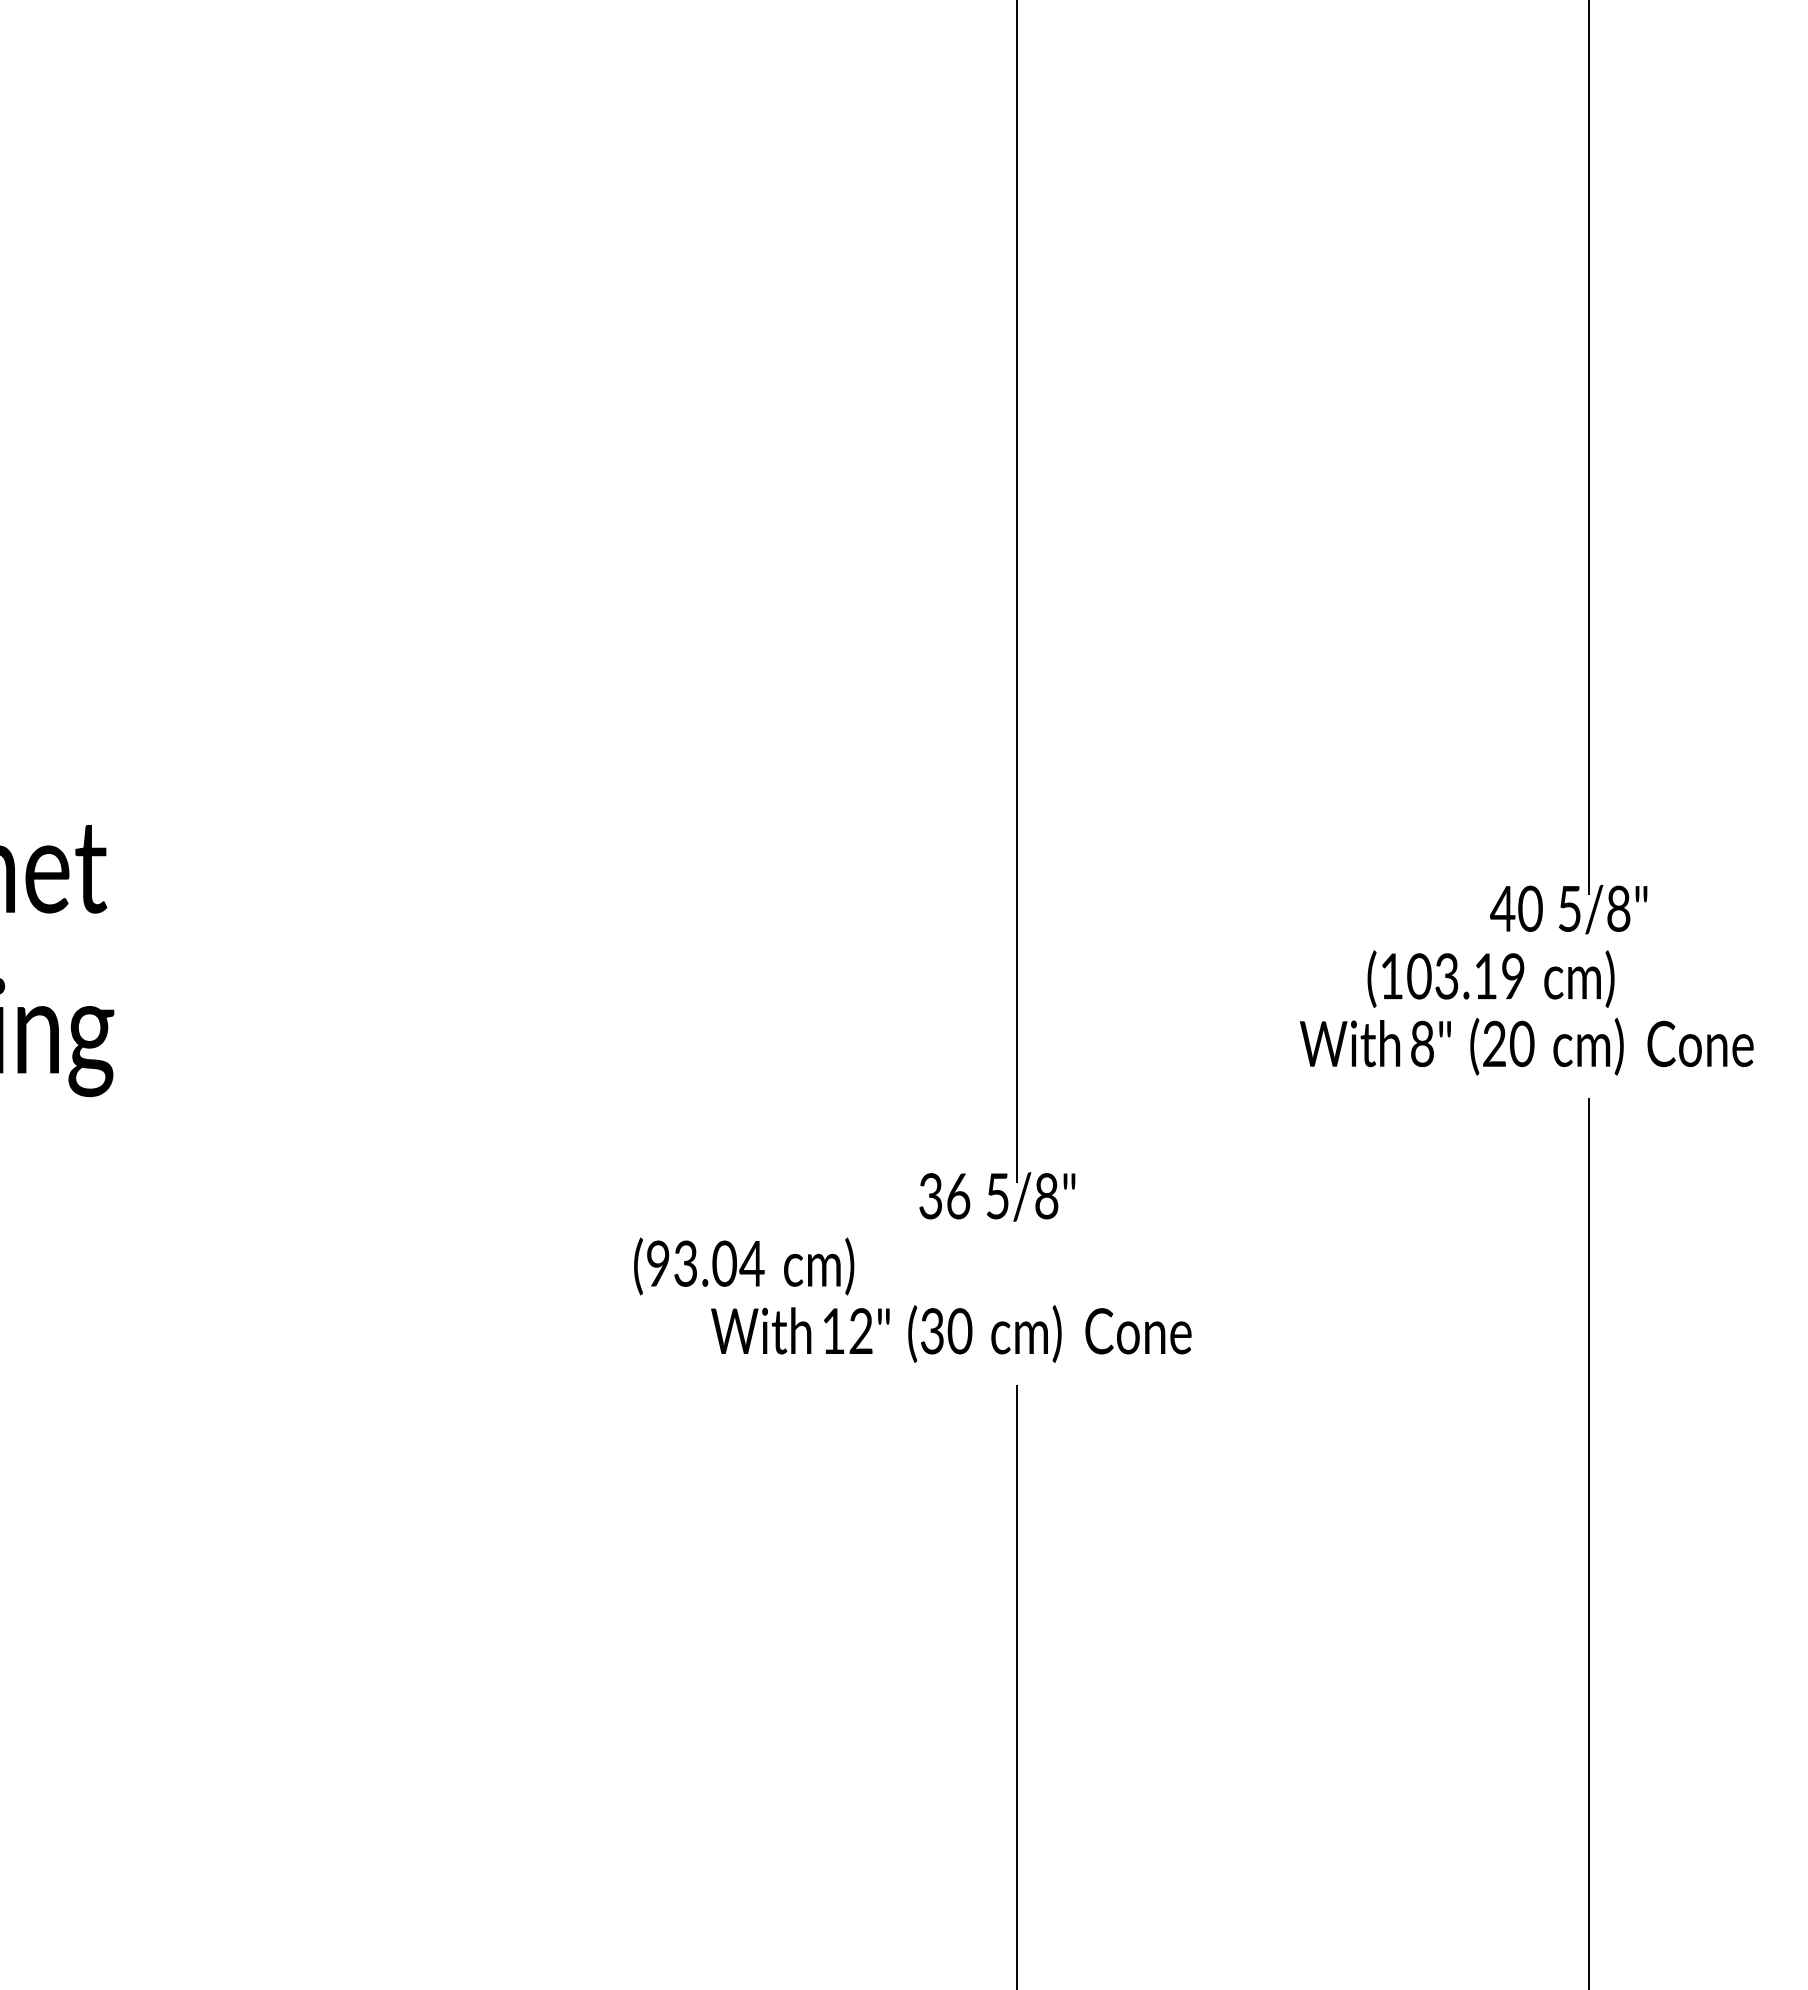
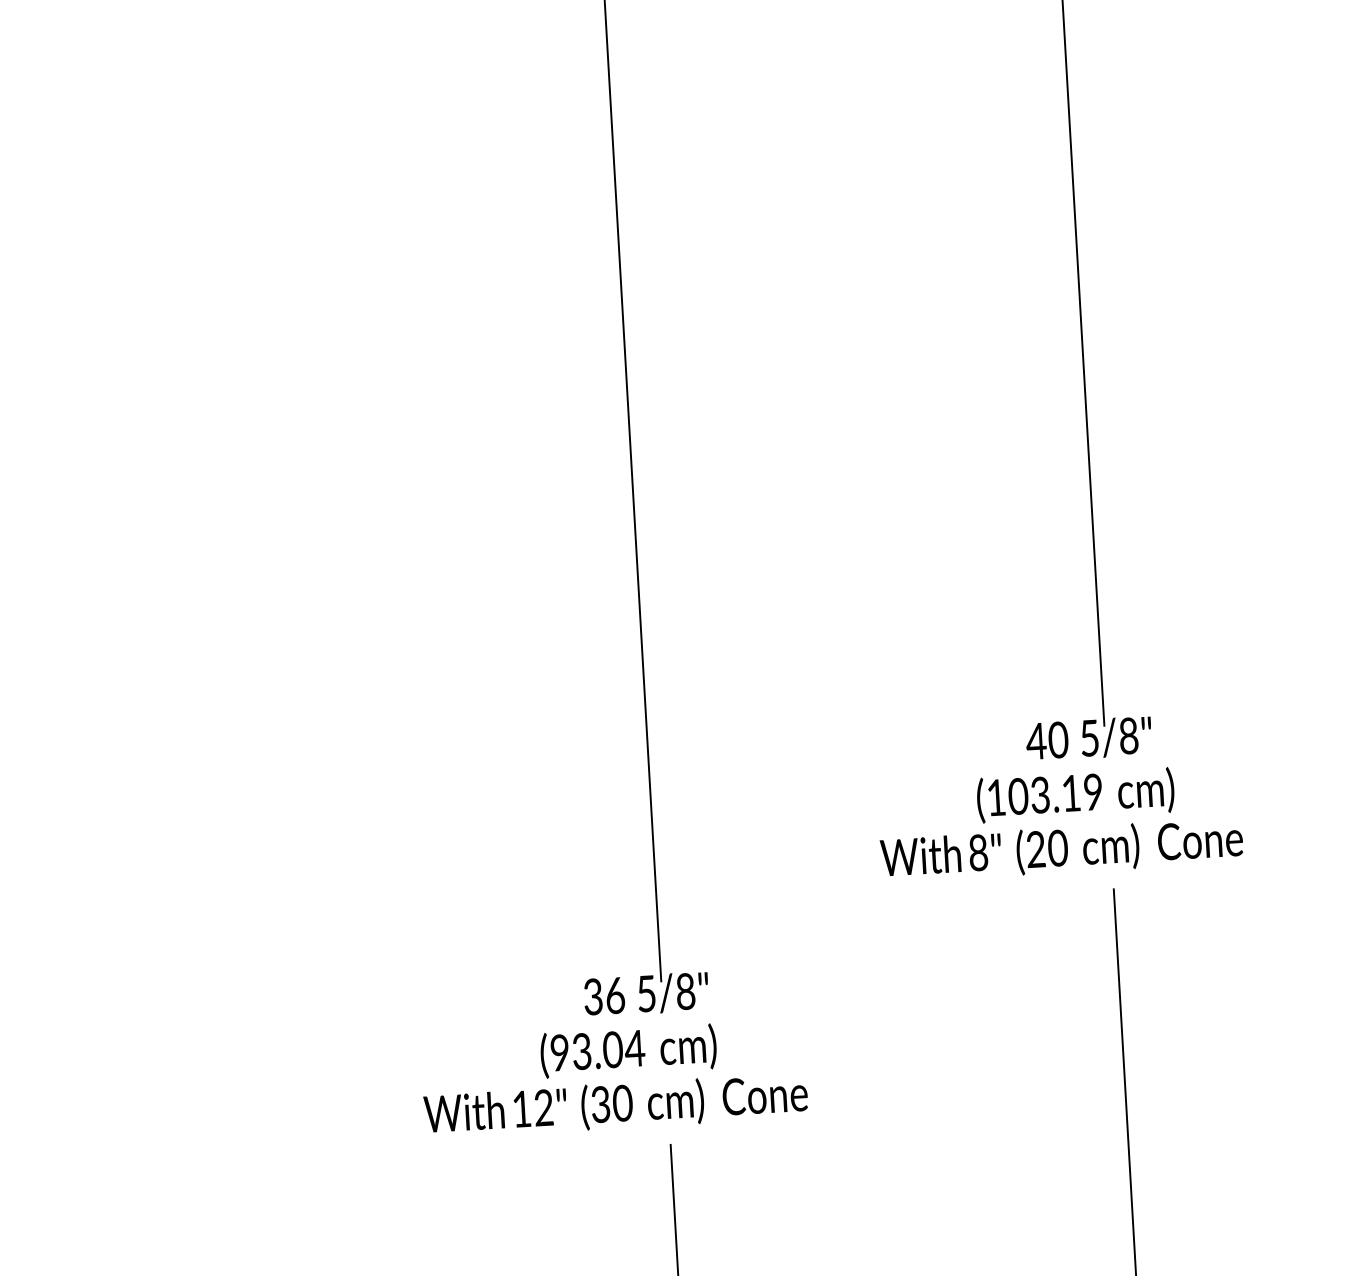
text: (1490, 979) -> (1075, 795), moved
text: (744, 1266) -> (628, 1051), moved

